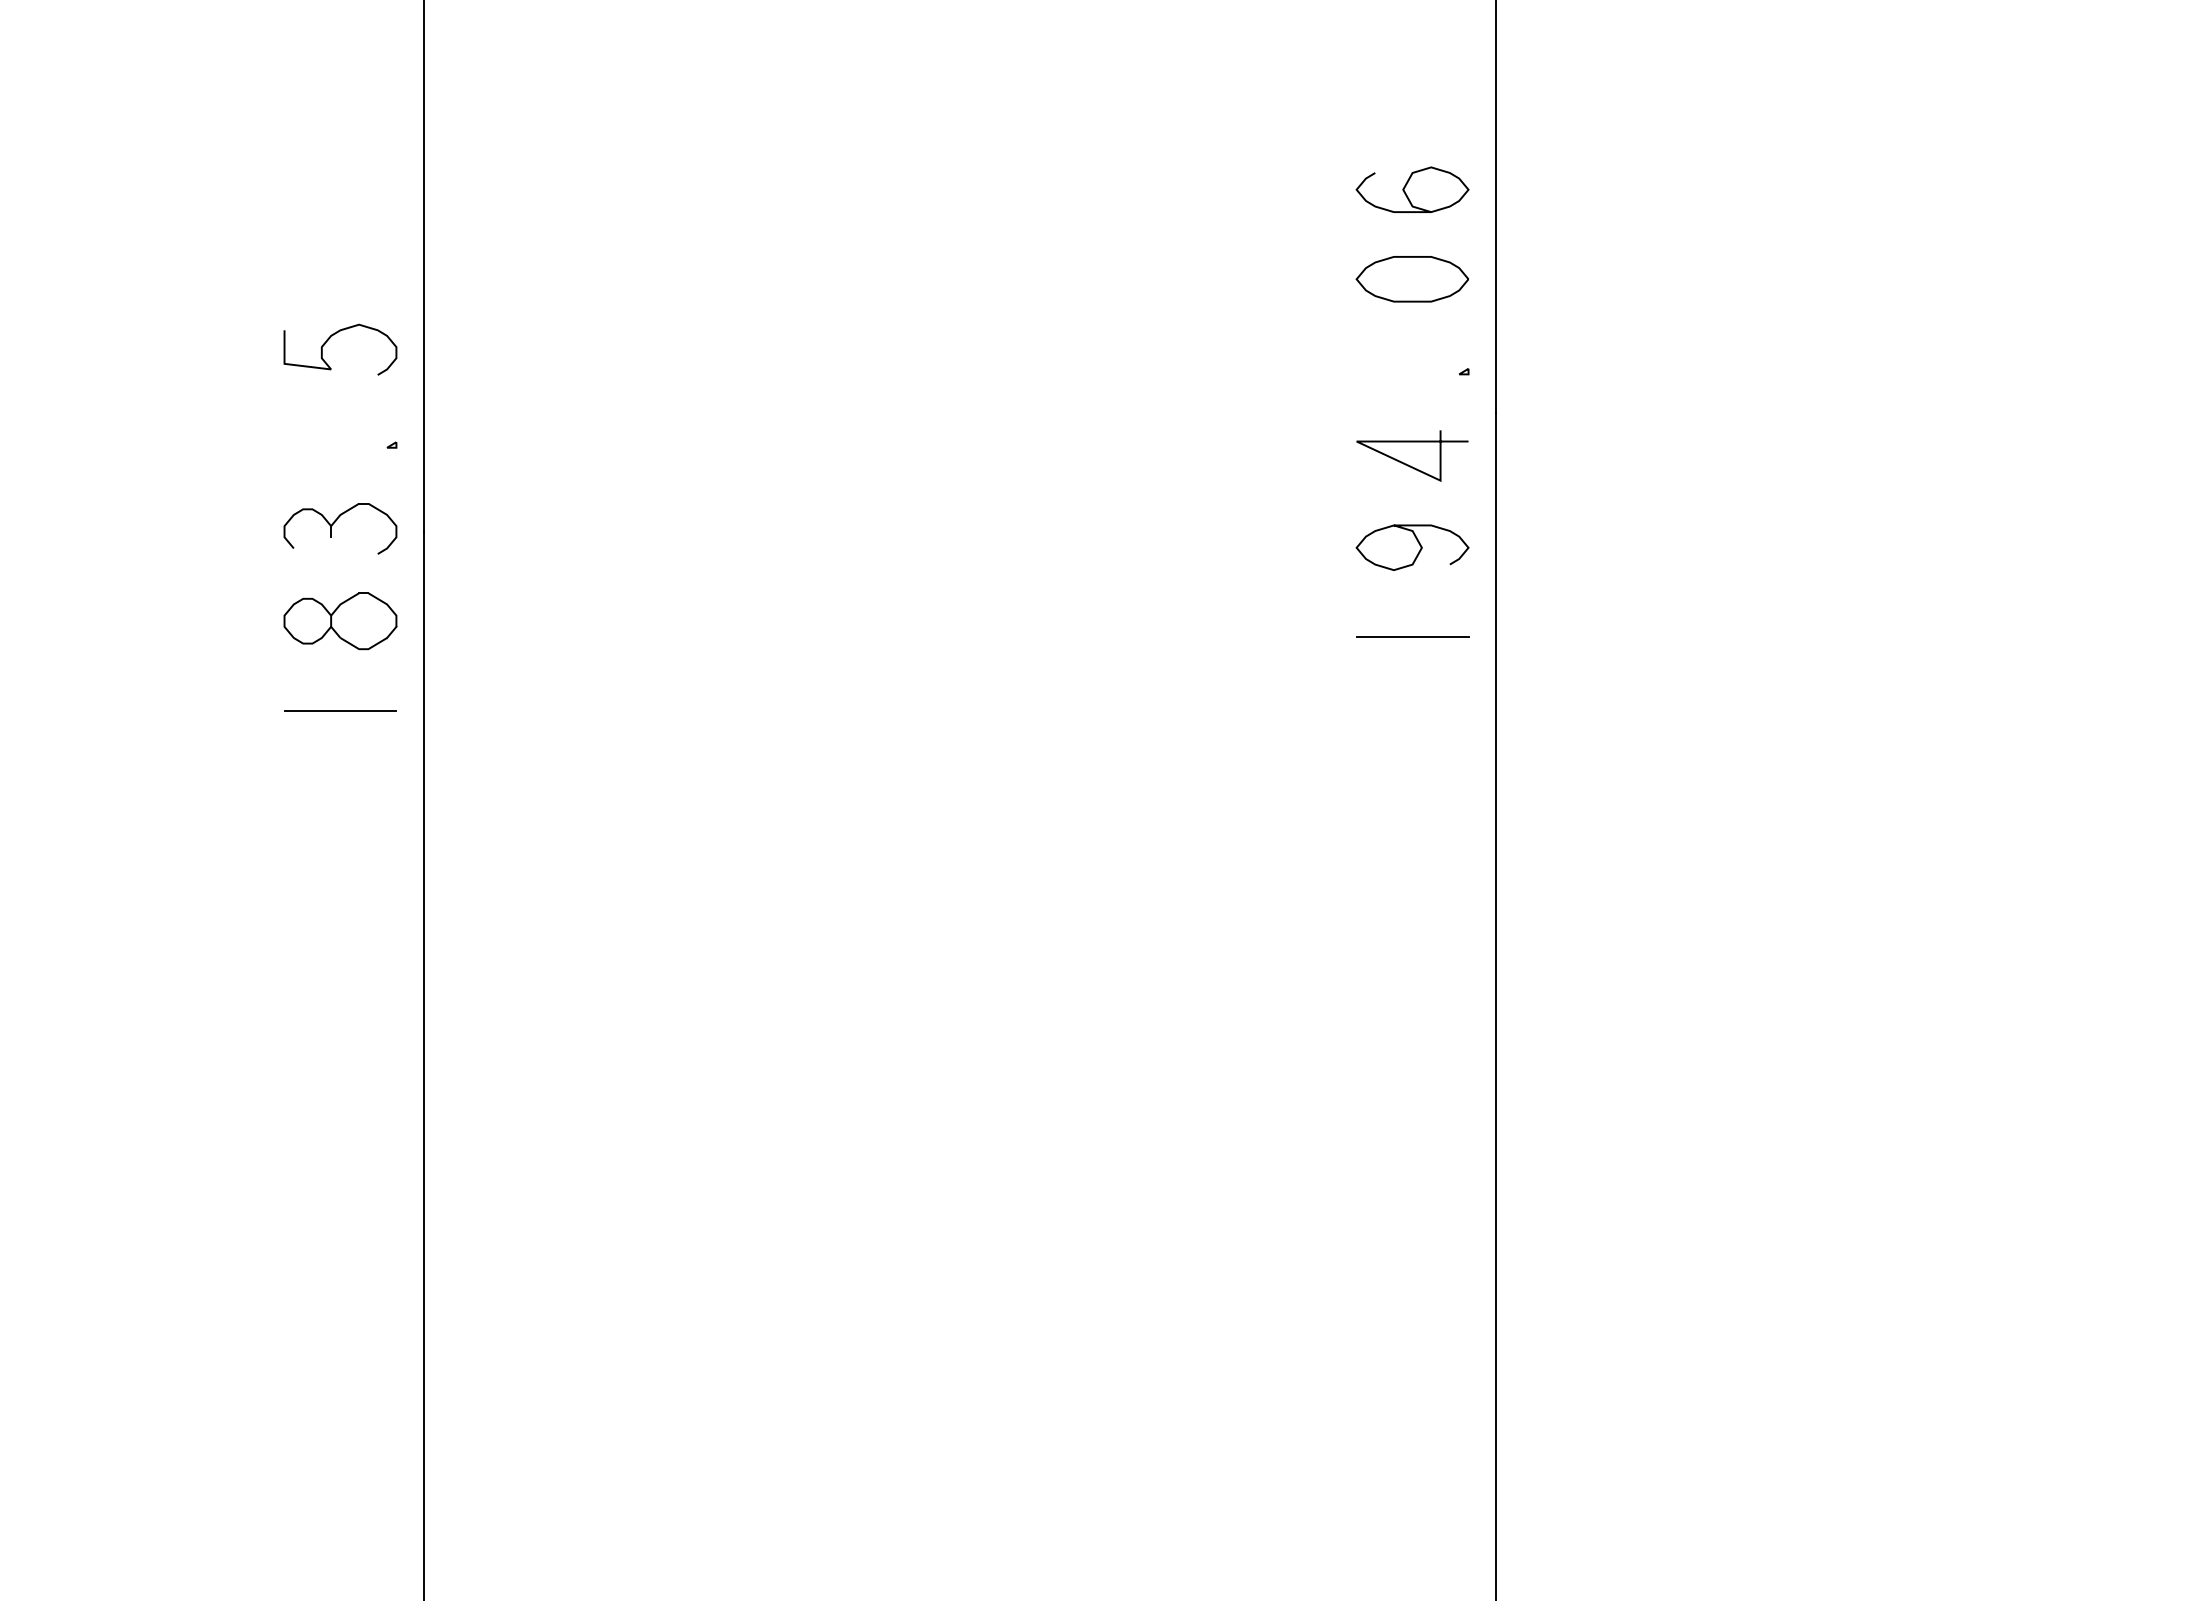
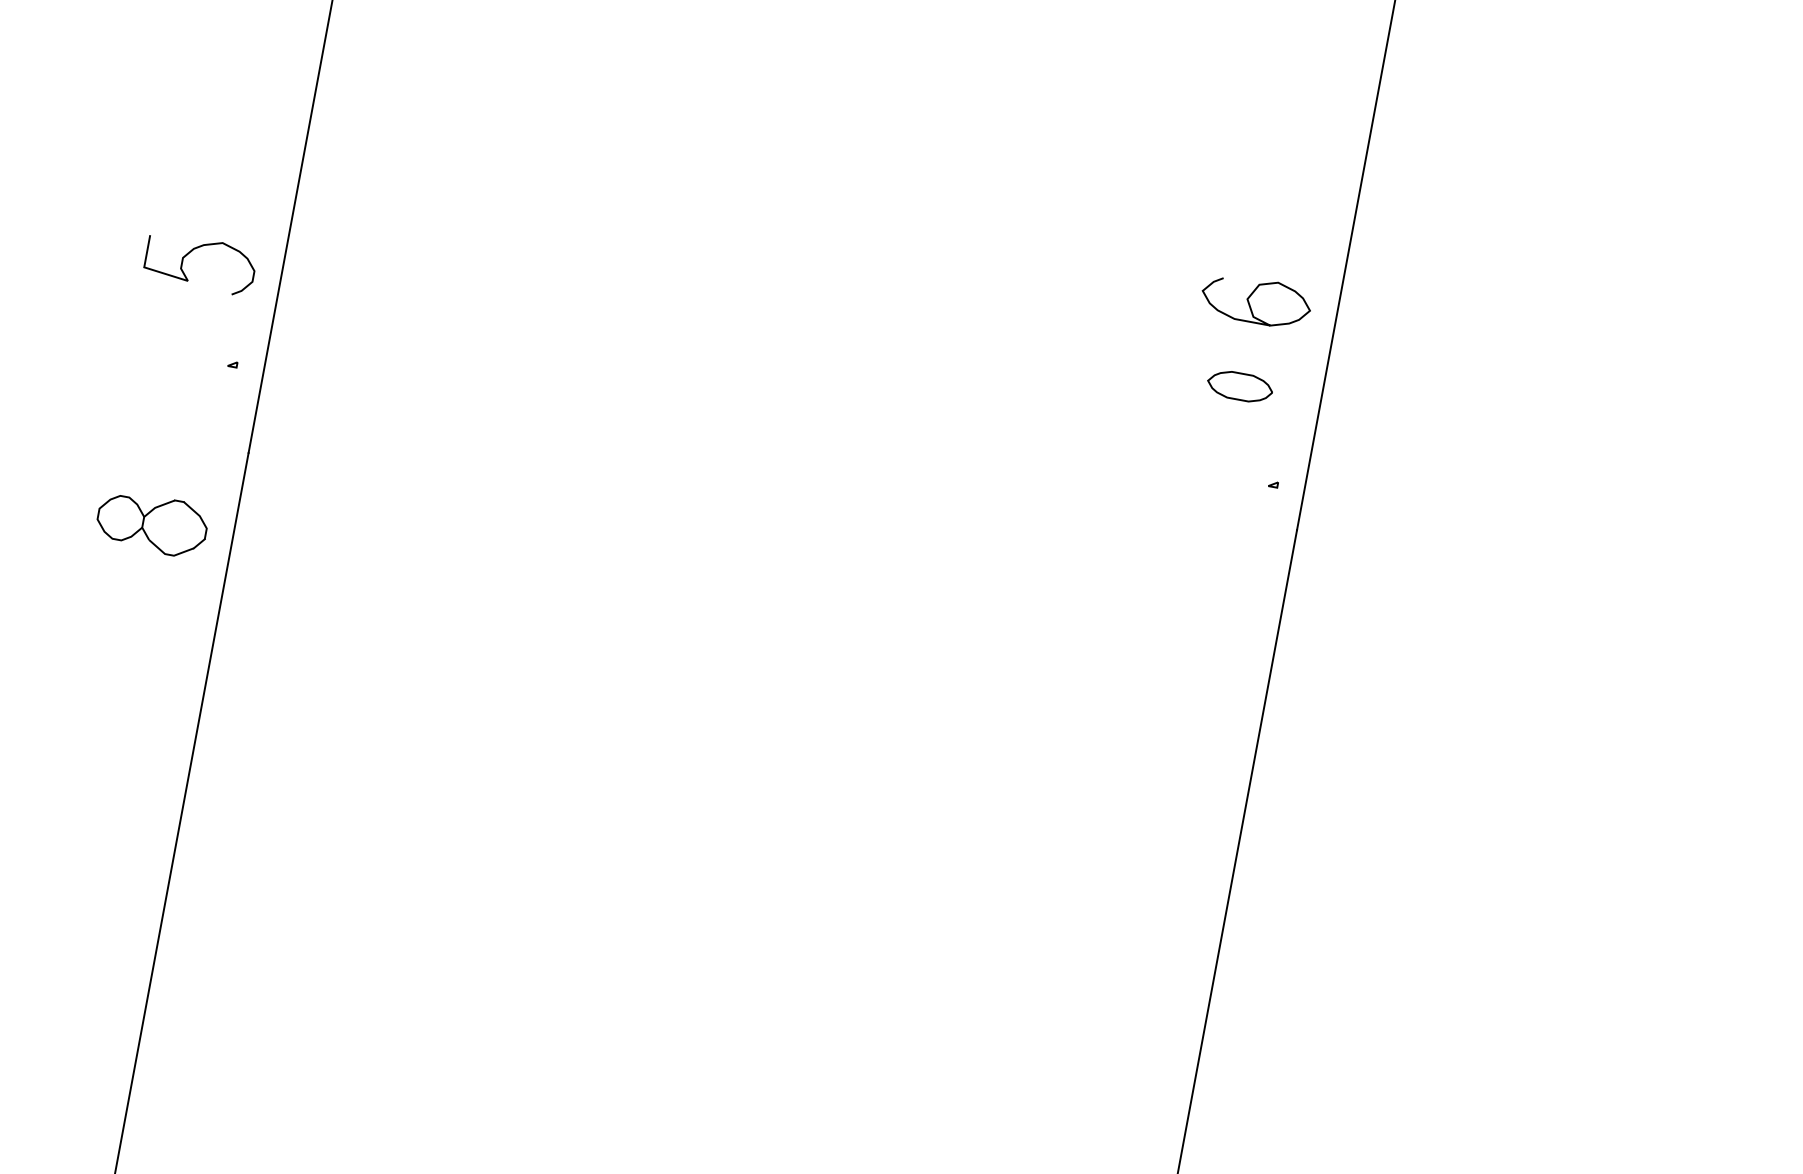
part: (1411, 279) -> (1239, 386), size x0.6
line: (1408, 464) -> (1203, 563), removed
part: (335, 522) -> (164, 428), removed
curve: (1417, 542) -> (1198, 639), removed
line: (1412, 637) -> (1176, 729), removed
line: (340, 710) -> (136, 609), removed

